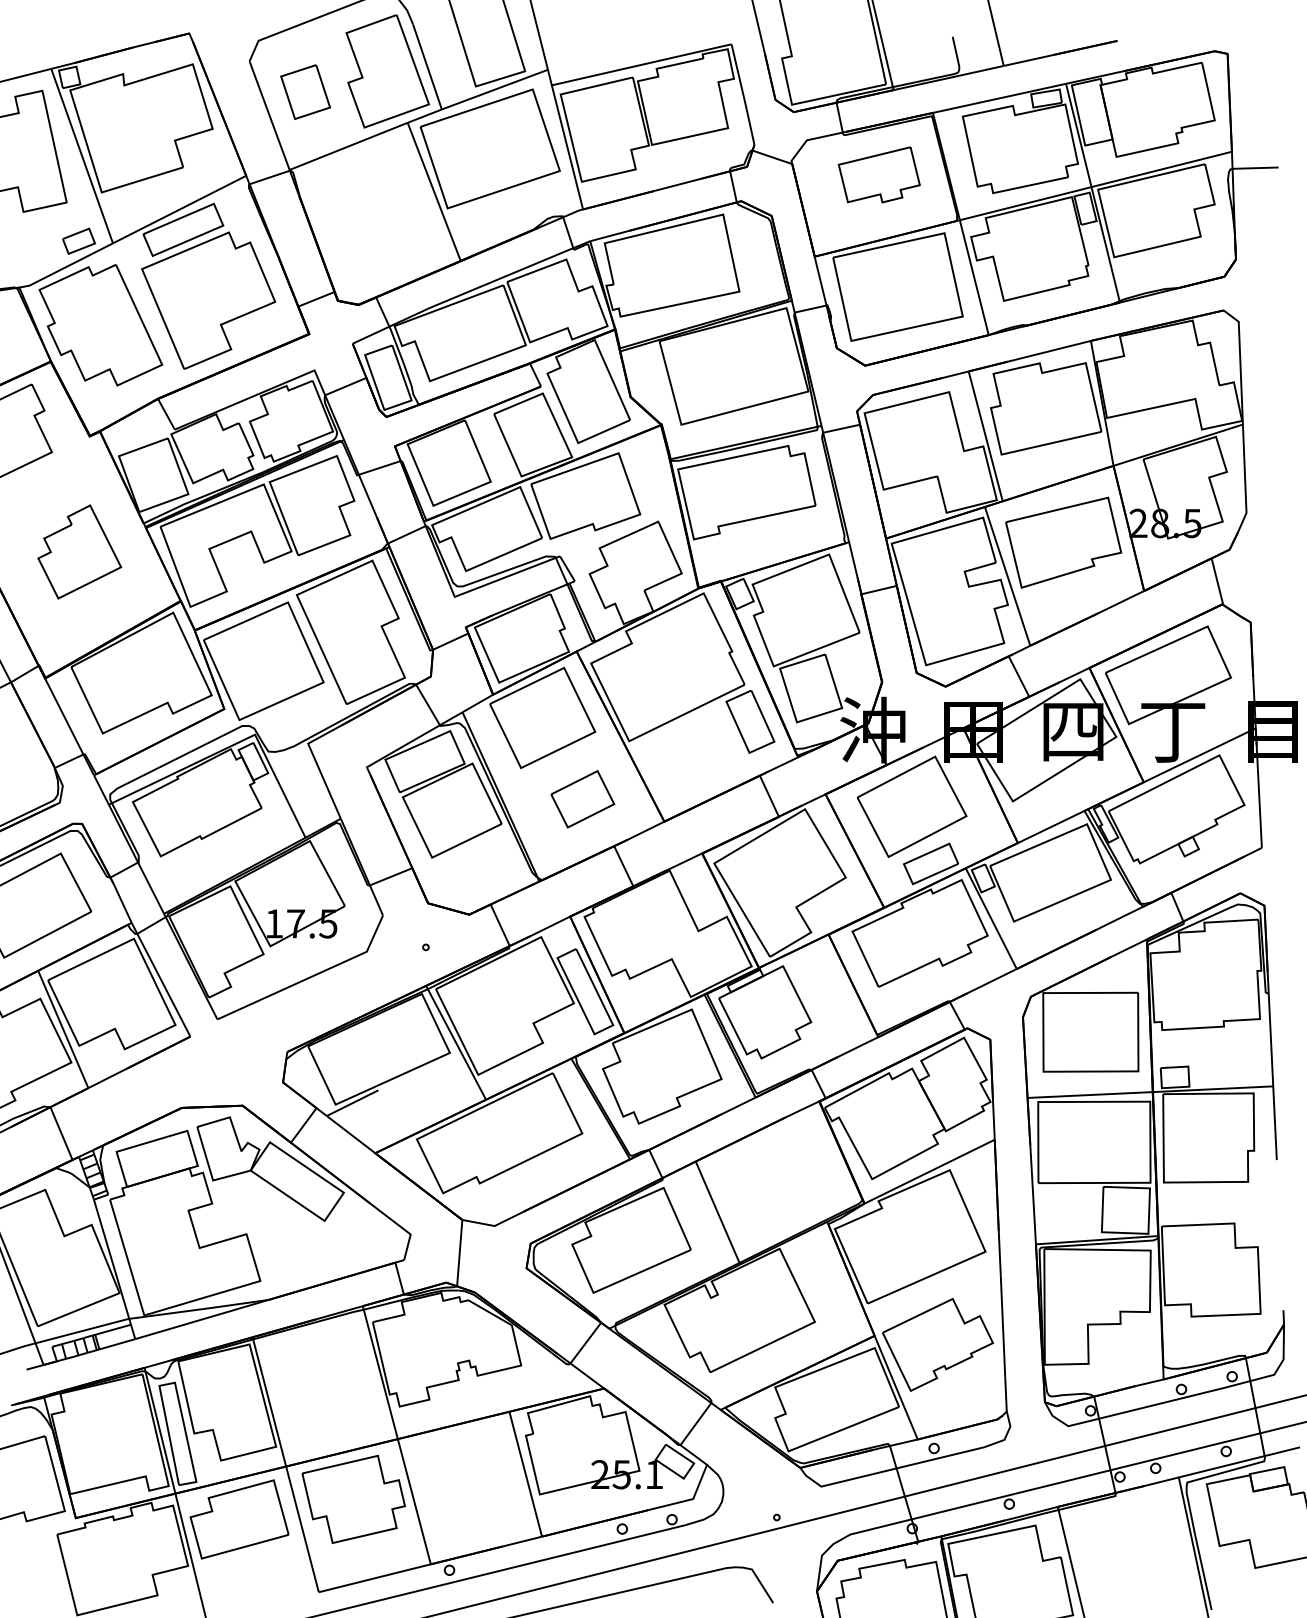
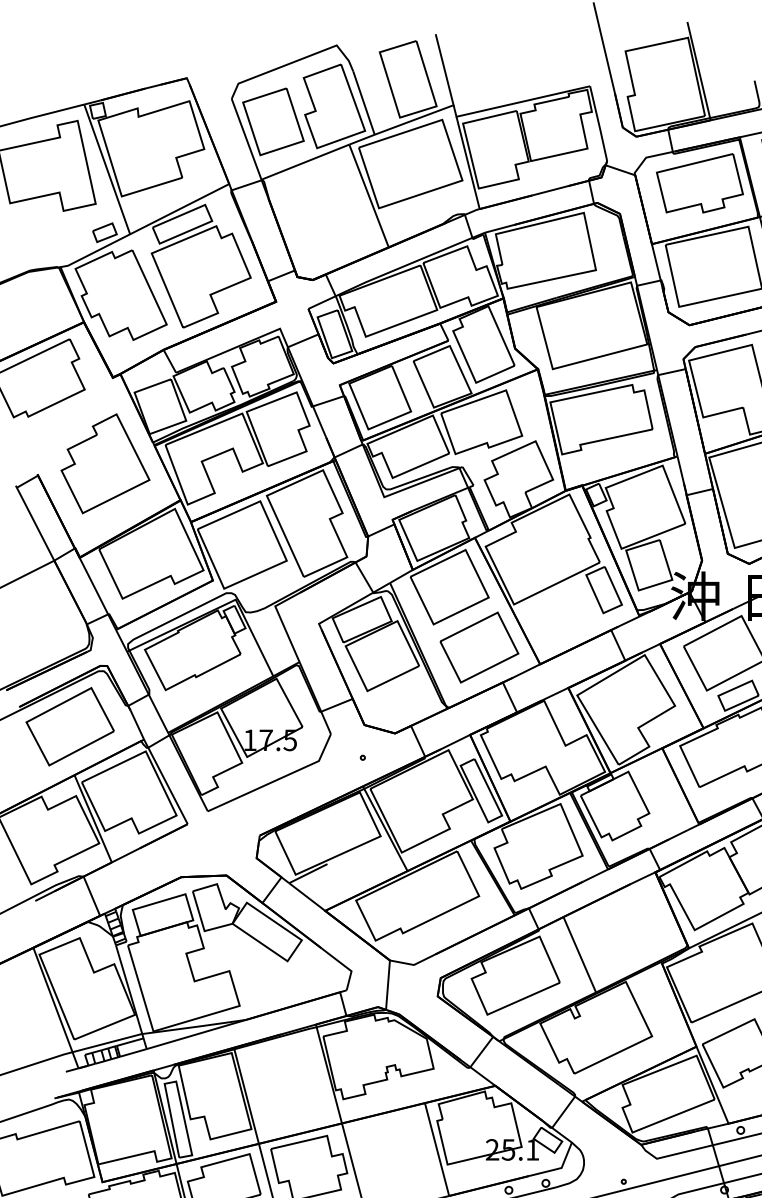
part: (305, 91) -> (273, 121), size x1.67
part: (879, 174) -> (700, 183), size x1.43
part: (79, 551) -> (105, 463), size x1.43
part: (582, 799) -> (479, 647), size x1.67

